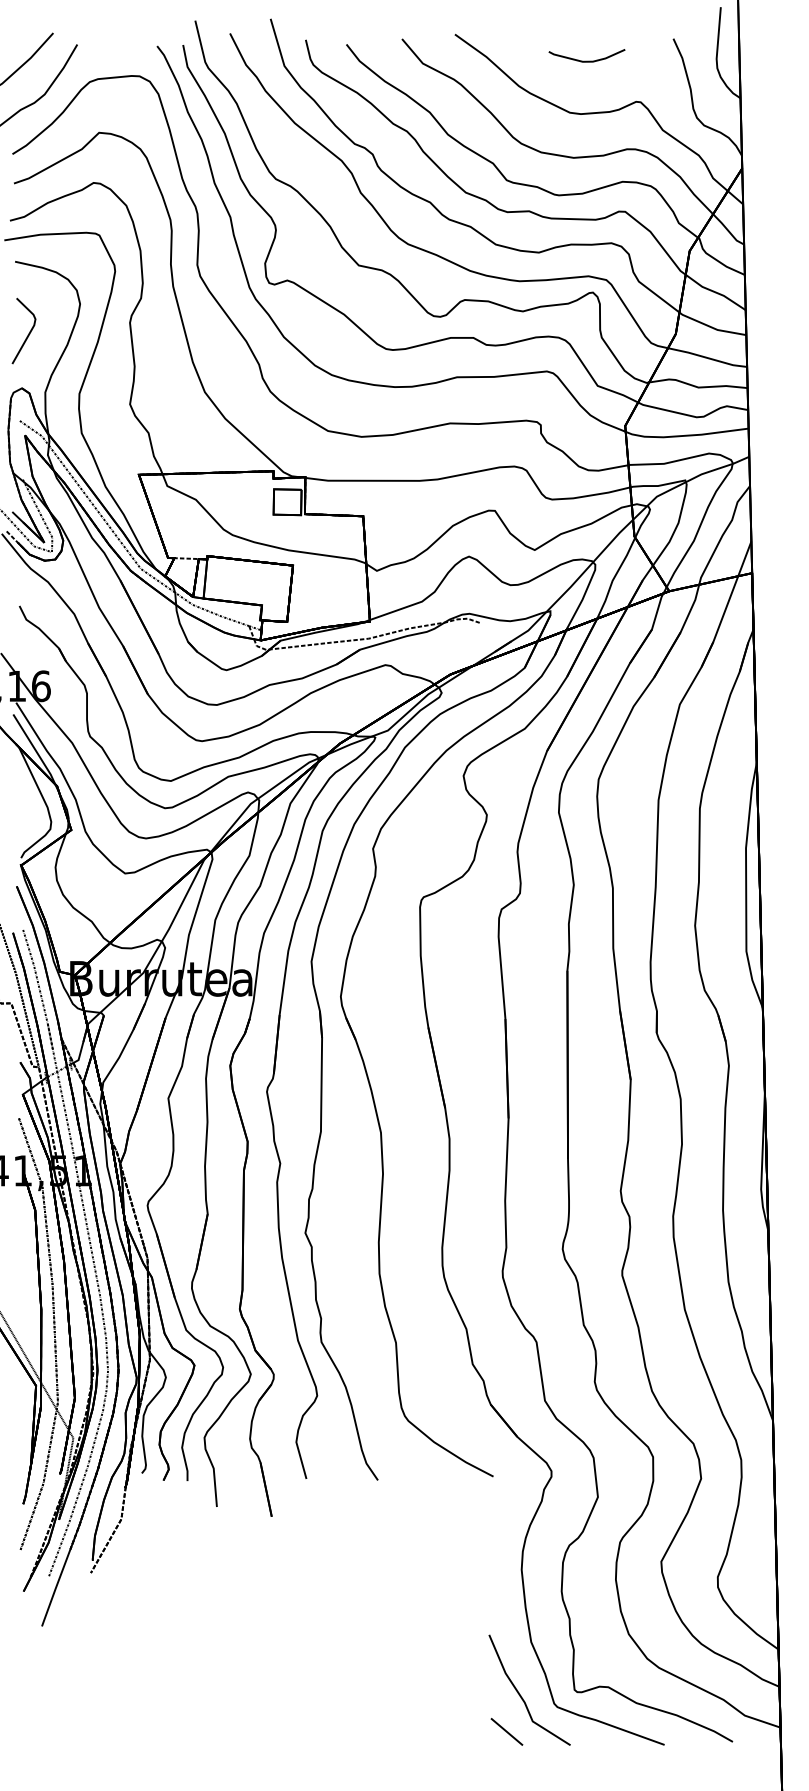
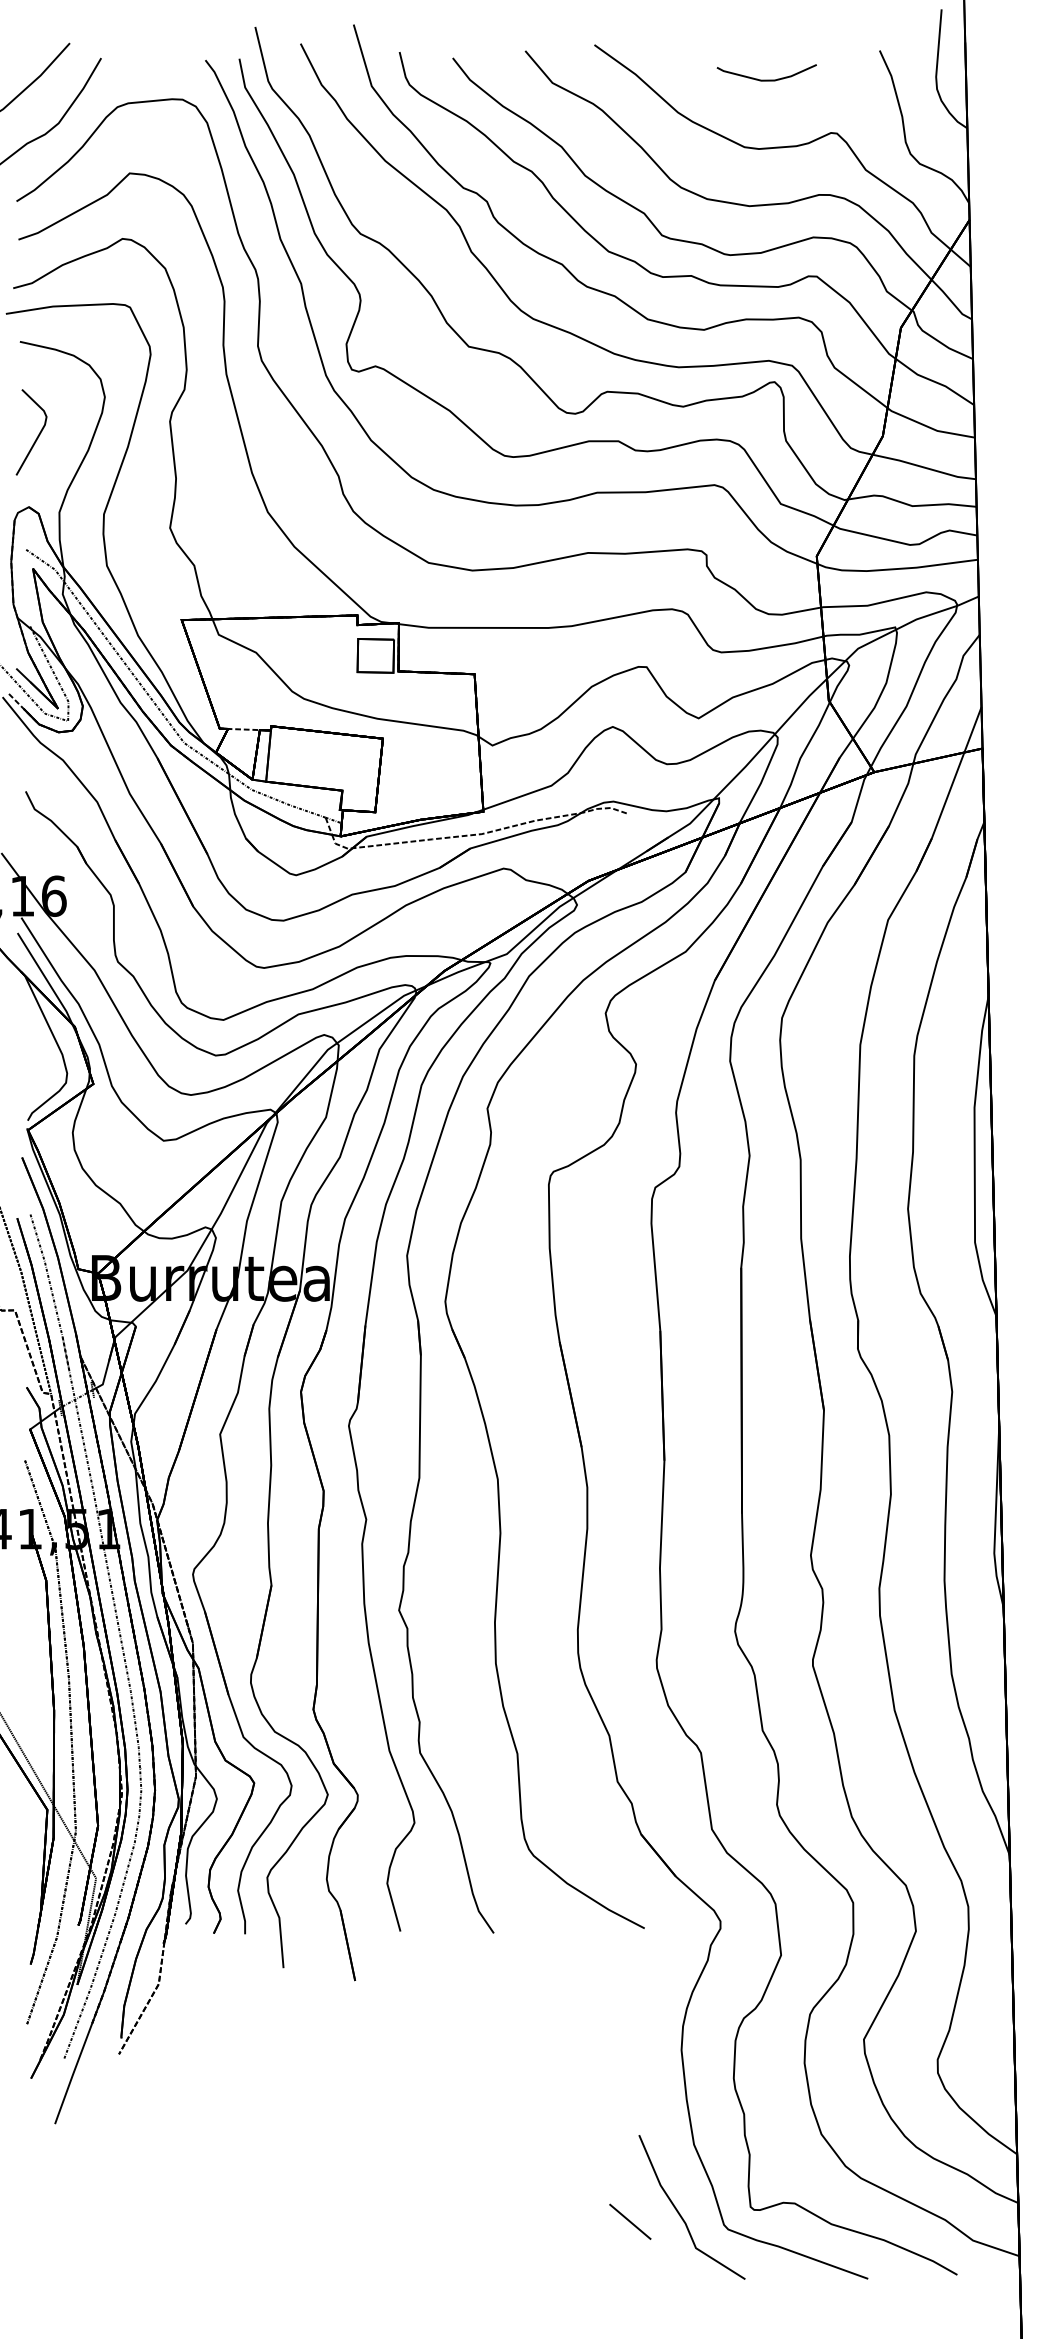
line: (507, 1731) -> (630, 2221), moved

